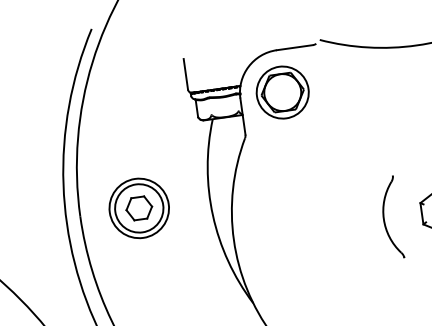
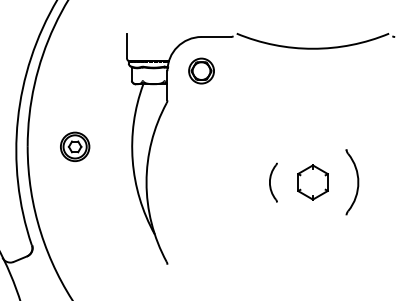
part: (282, 91) -> (201, 70), size x0.6
part: (138, 208) -> (74, 146), size x0.6
part: (391, 218) -> (273, 182), size x0.6

